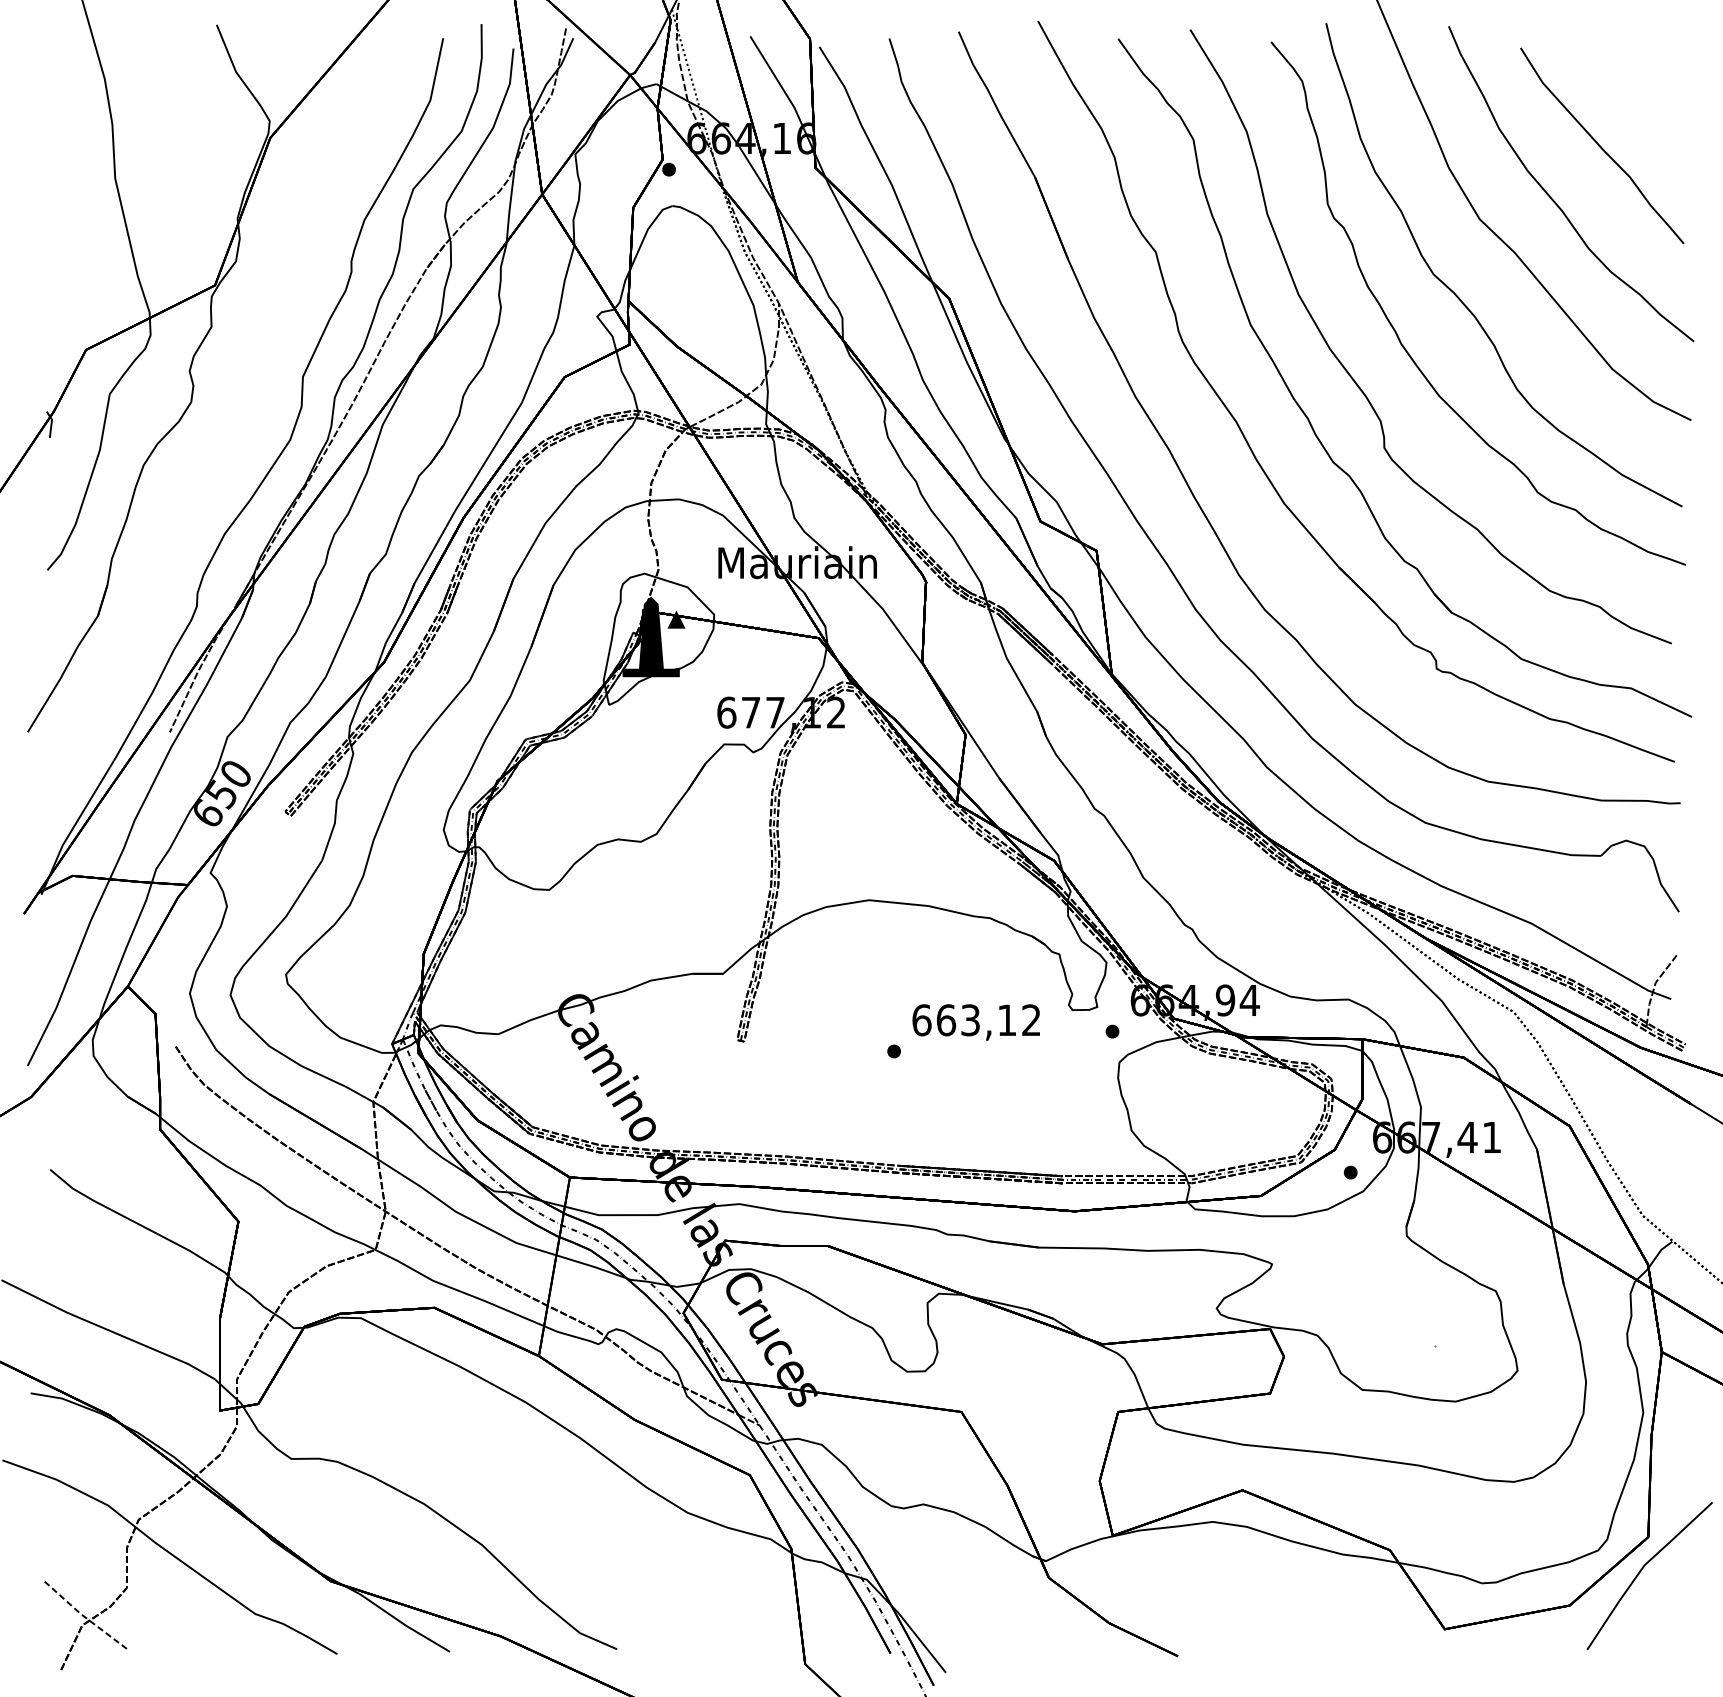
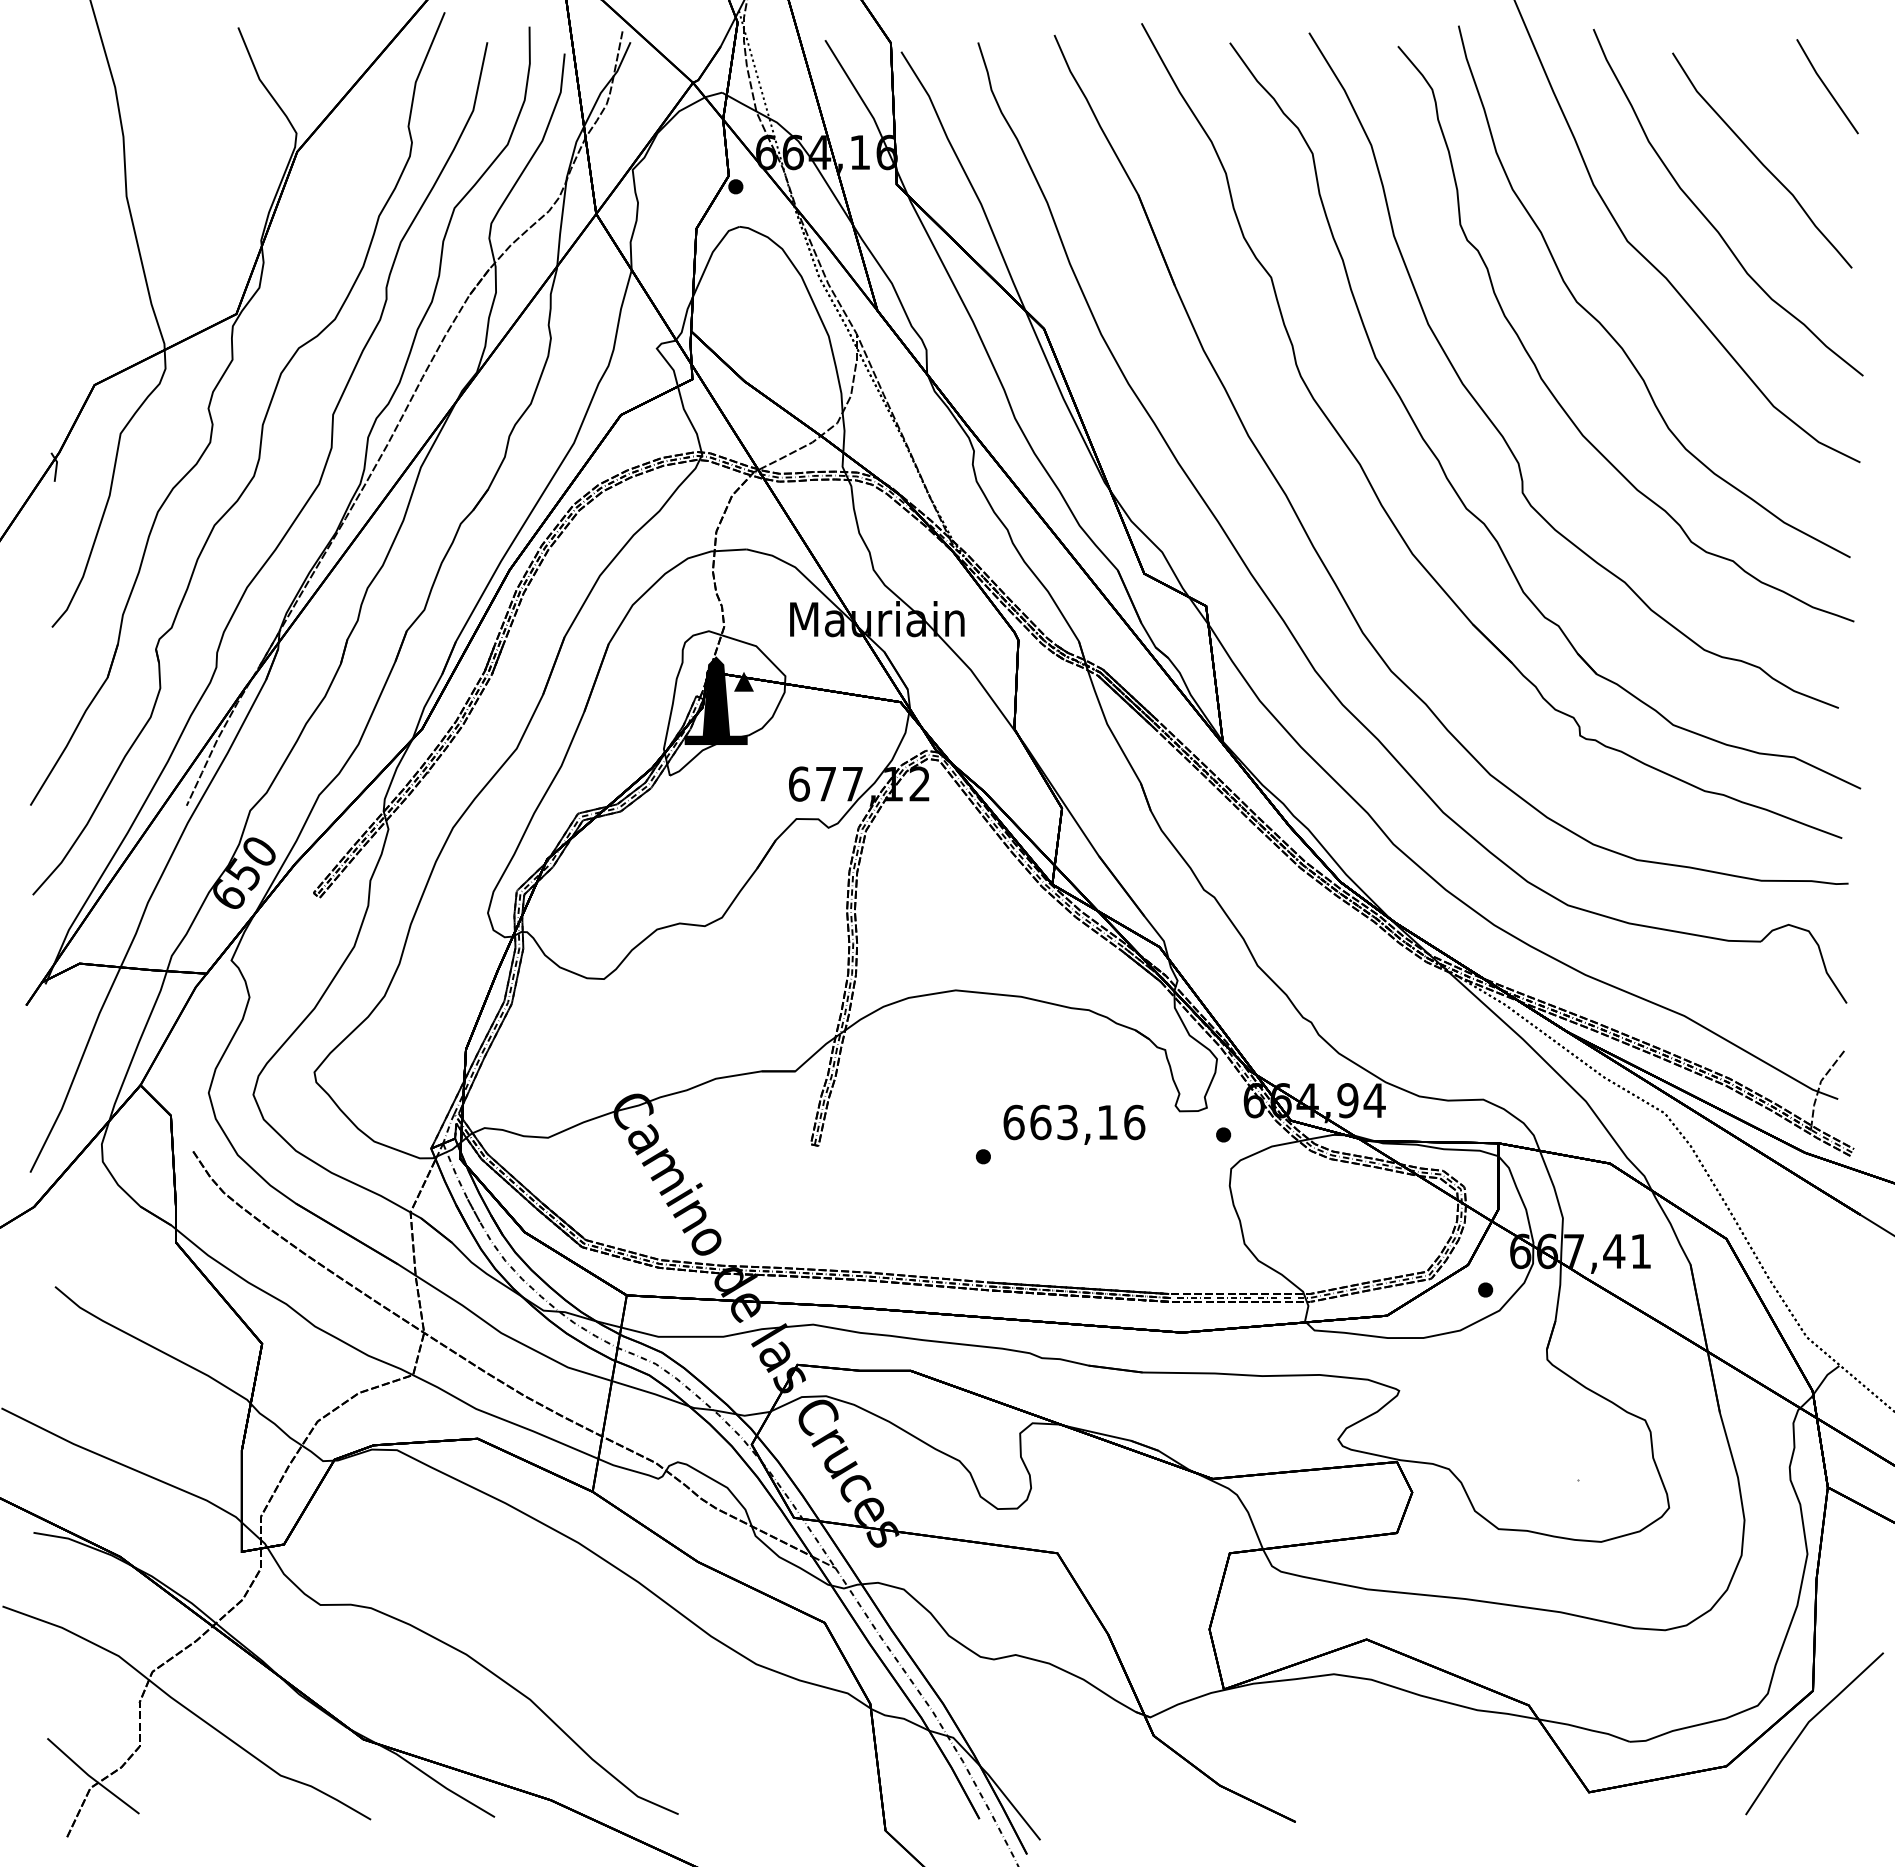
line: (1660, 78) -> (1826, 86), added
part: (235, 412) -> (258, 453), added
text: (1031, 1020) -> (1134, 1122), 663,12 -> 663,16
line: (82, 1615) -> (90, 1777), dashed -> solid

